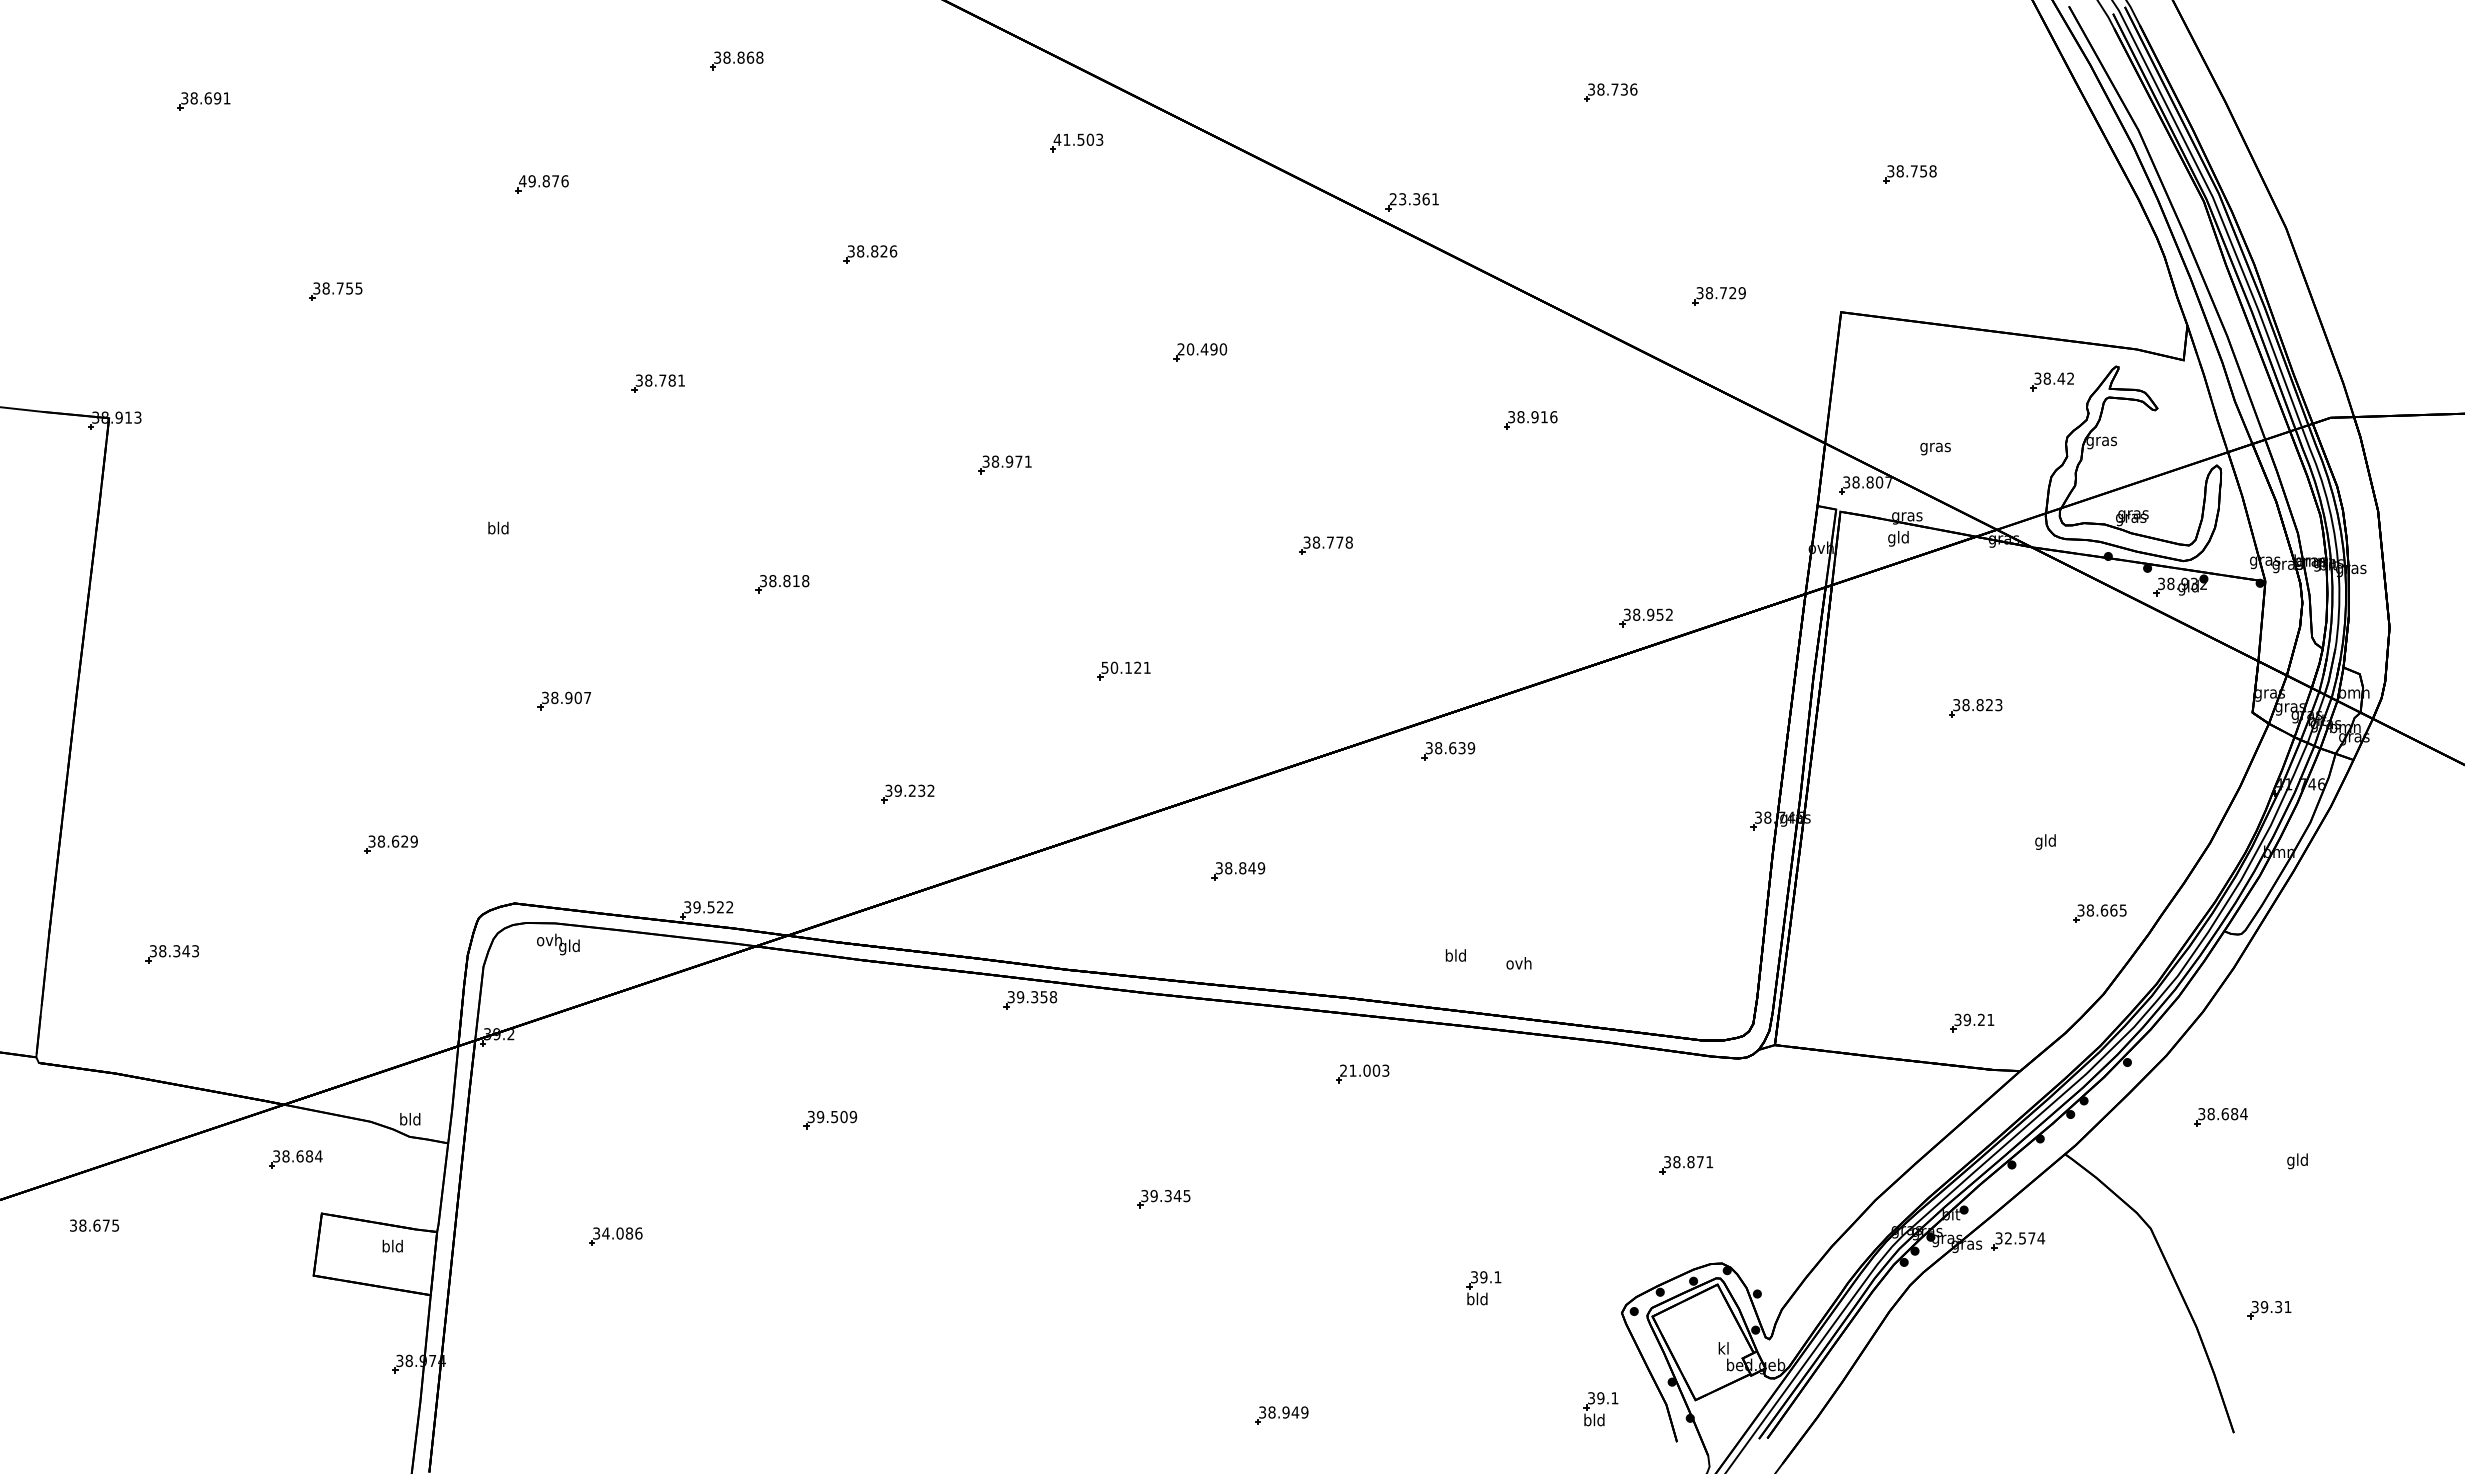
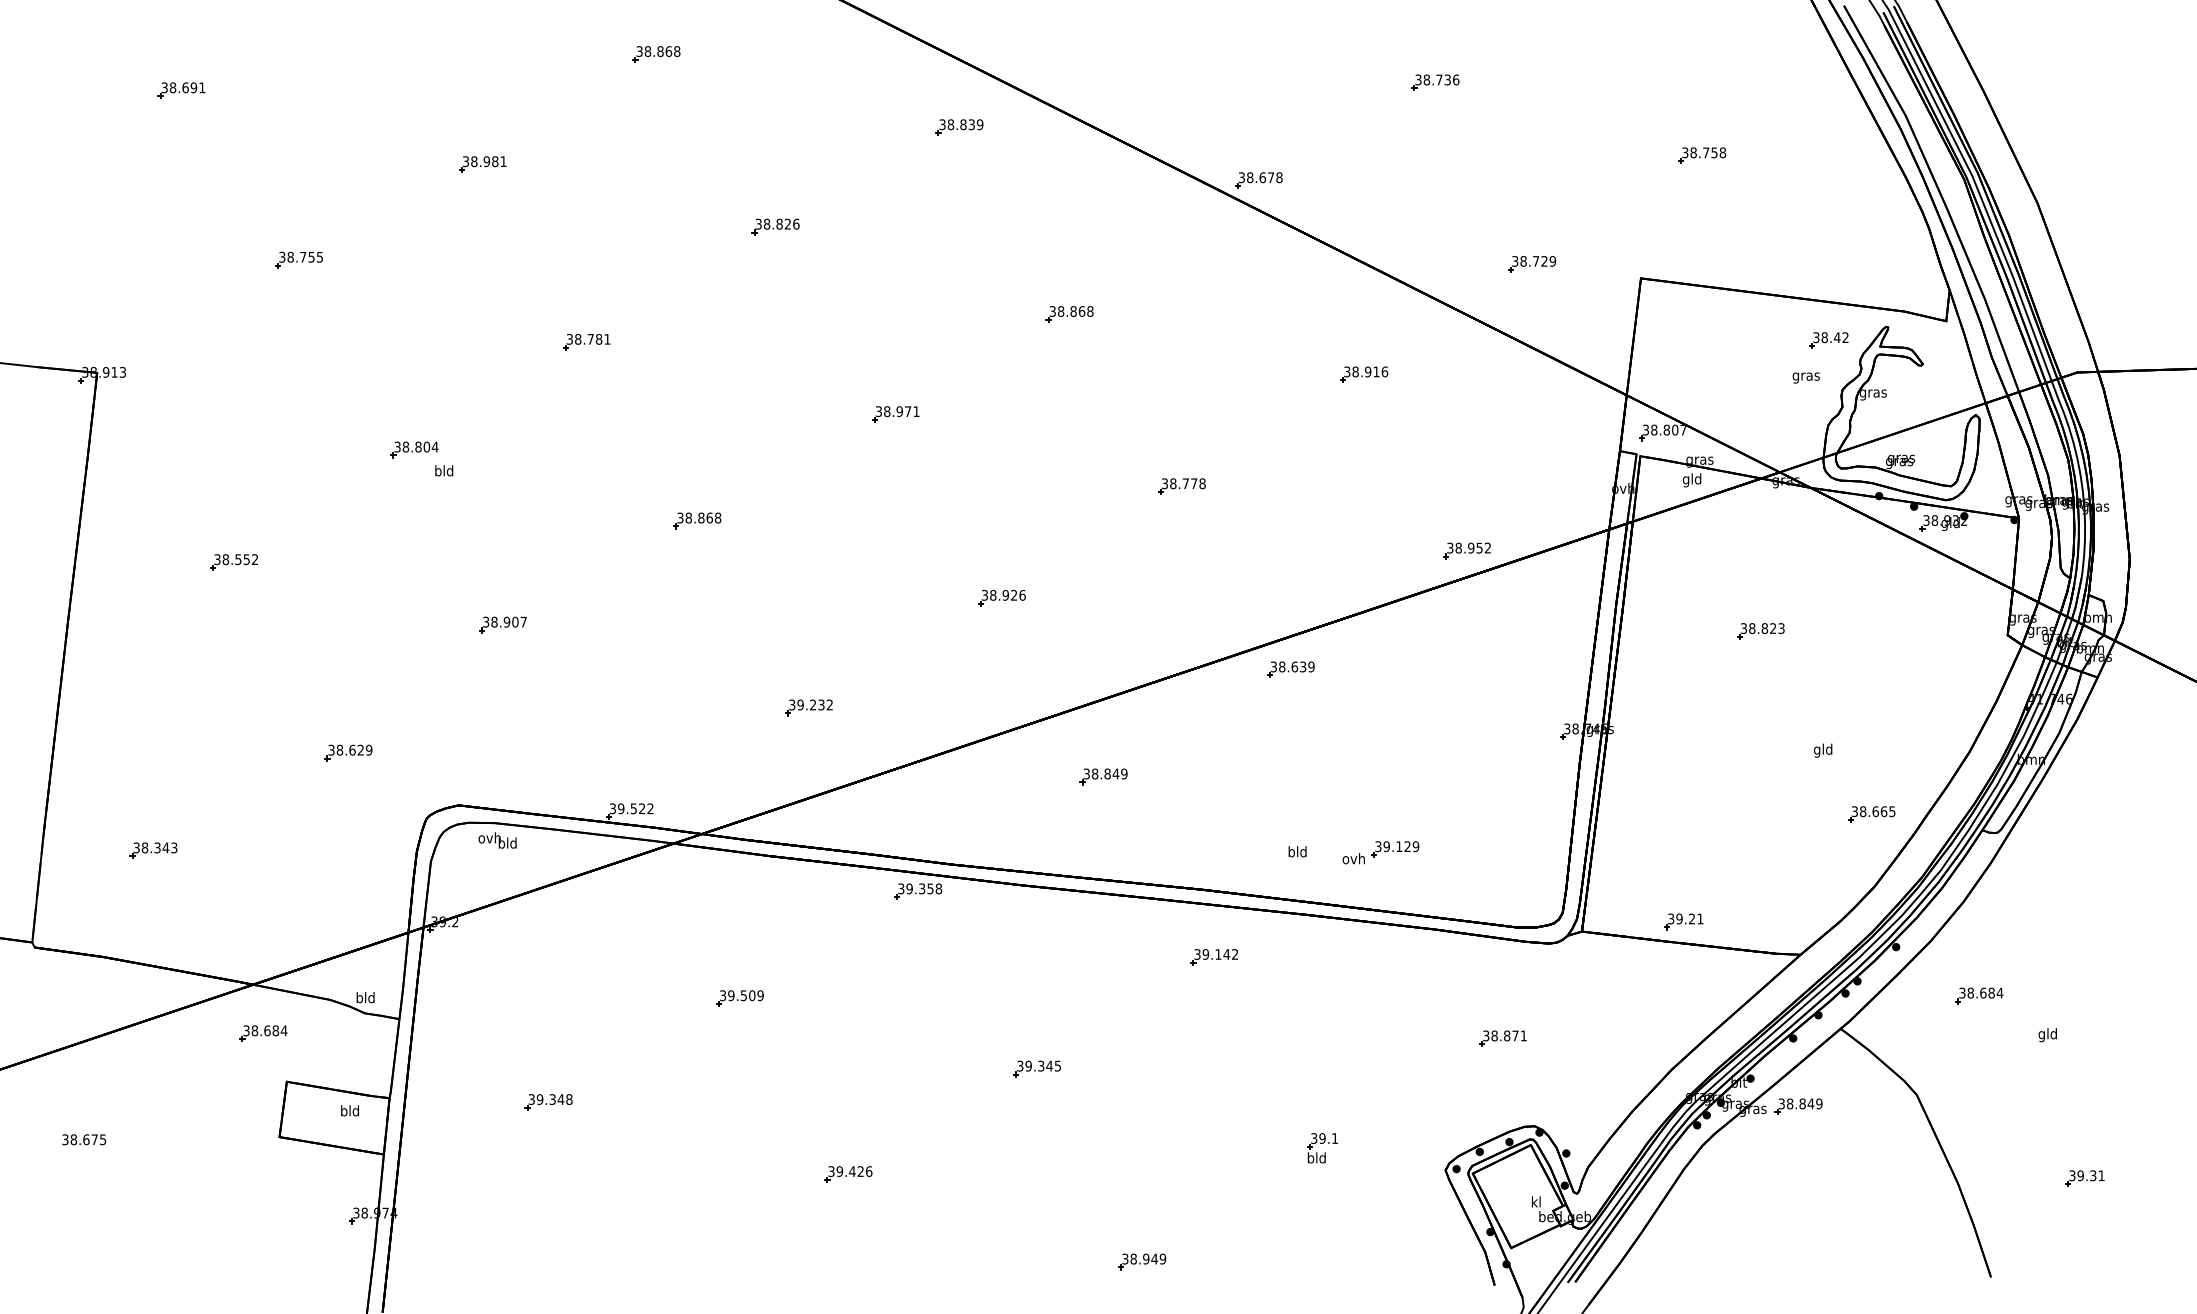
text: (1078, 139) -> (961, 124), 41.503 -> 38.839
text: (543, 181) -> (484, 161), 49.876 -> 38.981
text: (1414, 199) -> (1260, 177), 23.361 -> 38.678
text: (1202, 349) -> (1071, 311), 20.490 -> 38.868
text: (1935, 448) -> (1806, 377), moved
part: (465, 504) -> (414, 449), added
text: (796, 581) -> (709, 518), 38.818 -> 38.868
part: (262, 630) -> (233, 562), added
text: (1125, 667) -> (1003, 595), 50.121 -> 38.926
text: (562, 947) -> (501, 844), gld -> bld
part: (1565, 952) -> (1395, 849), added
part: (1972, 1022) -> (1684, 921), moved
text: (1364, 1070) -> (1216, 954), 21.003 -> 39.142
text: (94, 1225) -> (84, 1139), moved
text: (622, 1233) -> (554, 1099), 34.086 -> 39.348
text: (2024, 1238) -> (1804, 1103), 32.574 -> 38.849
part: (2269, 1310) -> (2085, 1178), moved
part: (951, 1317) -> (848, 1174), added
part: (1600, 1409) -> (1426, 1256), removed

